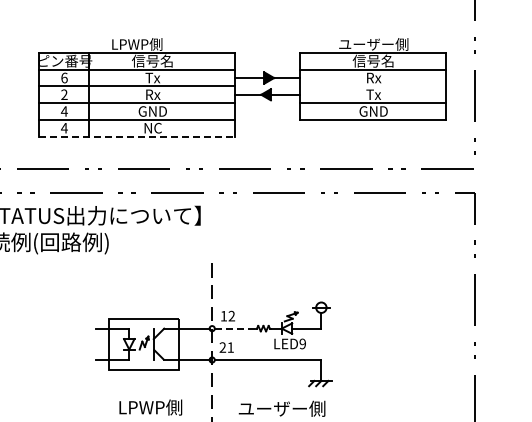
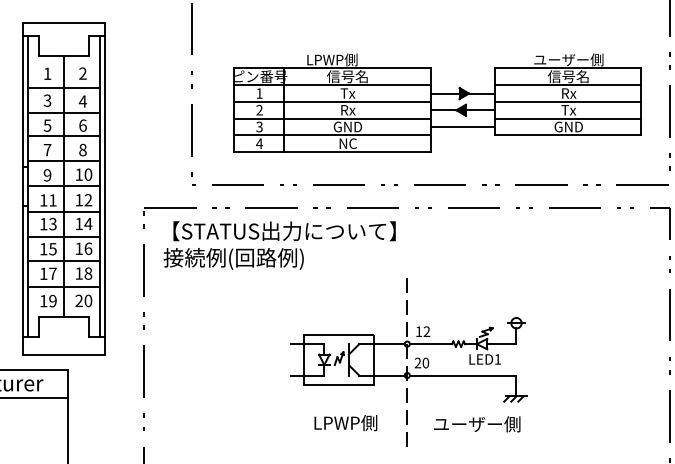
text: (64, 78) -> (259, 93), 6 -> 1
line: (373, 86) -> (568, 101), added
text: (64, 111) -> (259, 126), 4 -> 3
line: (267, 112) -> (462, 127), added
line: (137, 137) -> (332, 152), dashed -> solid
line: (235, 329) -> (430, 344), dashed -> solid
text: (302, 344) -> (497, 359), LED9 -> LED1
text: (230, 347) -> (425, 362), 21 -> 20

